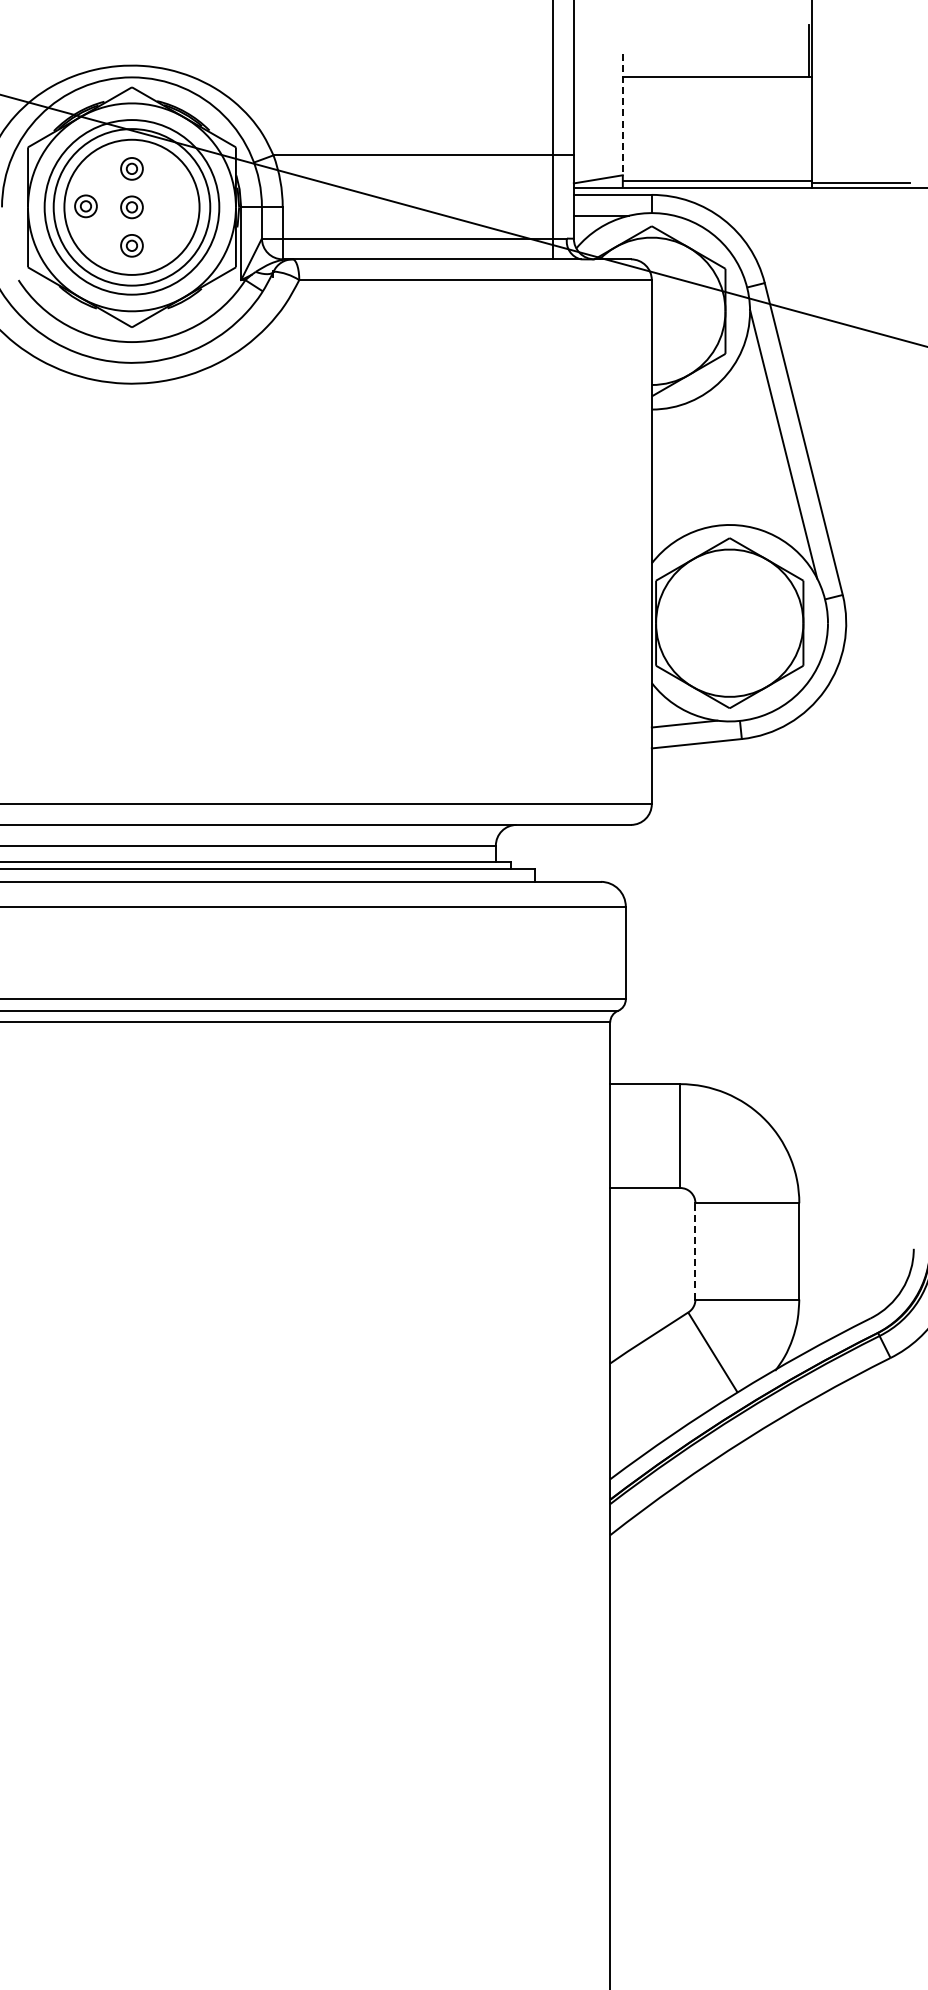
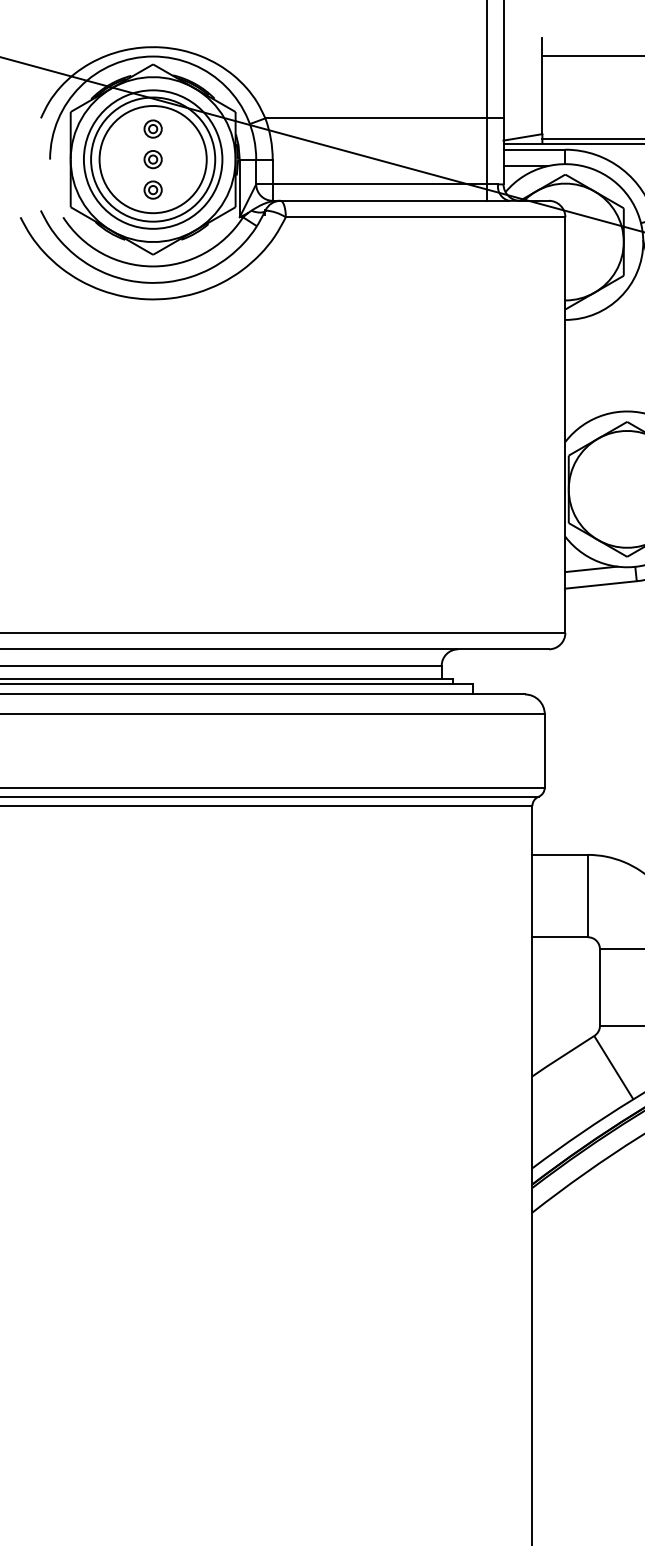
line: (622, 114) -> (542, 85), dashed -> solid
part: (85, 206) -> (116, 158), removed
line: (695, 1250) -> (600, 986), dashed -> solid

